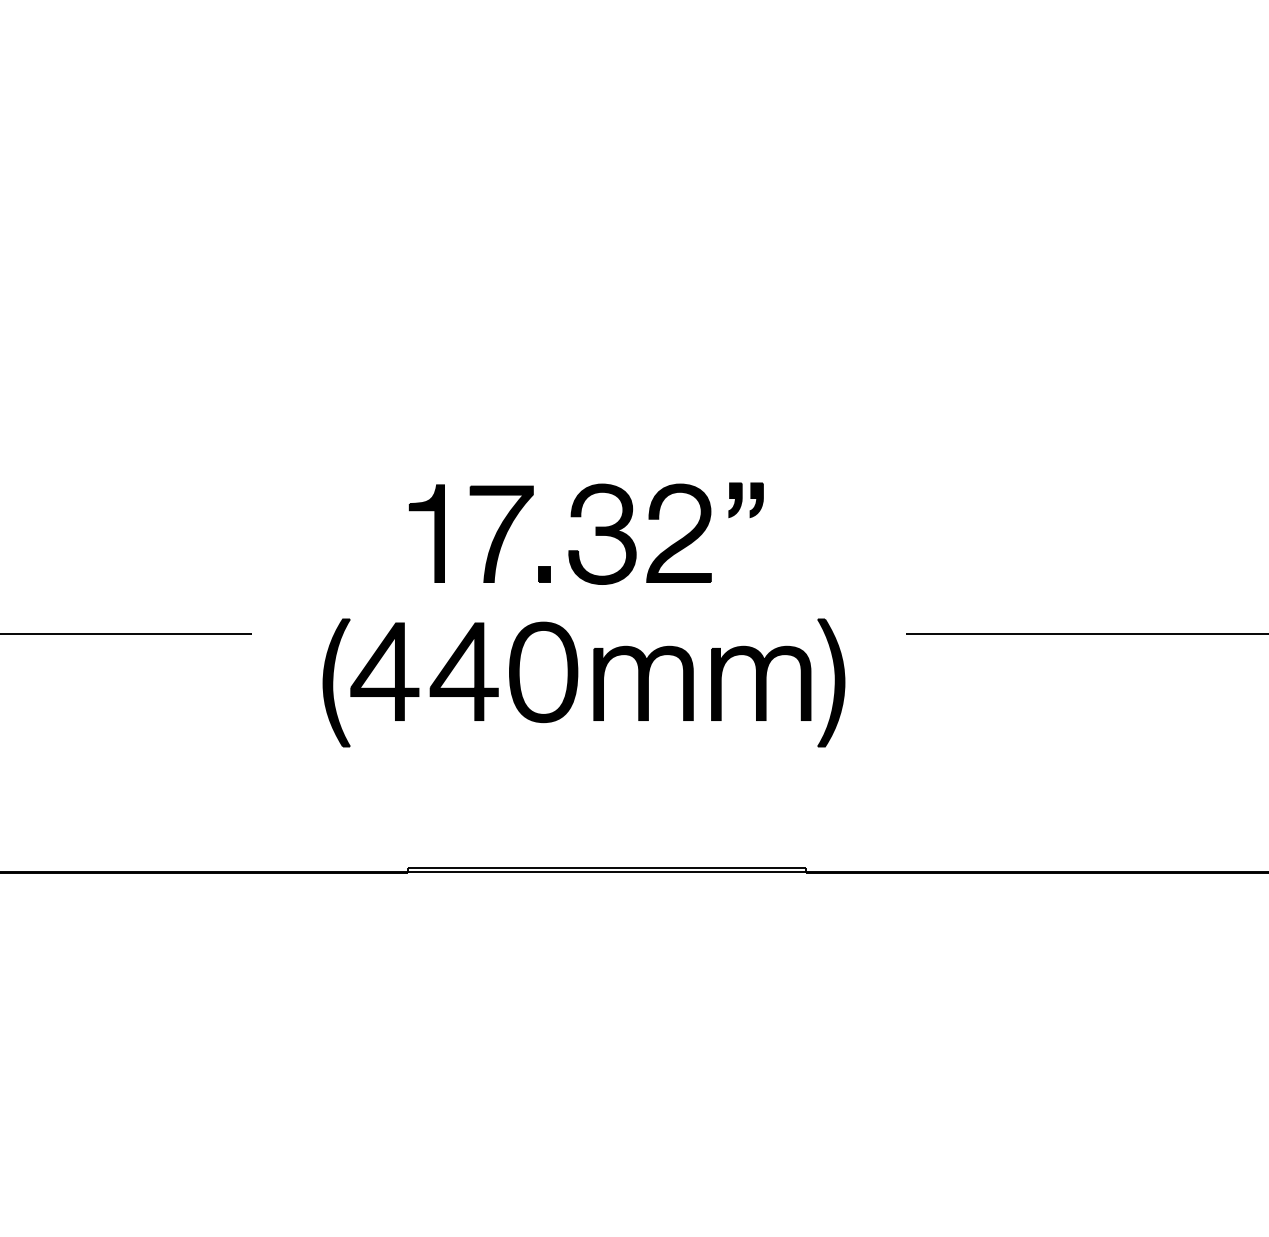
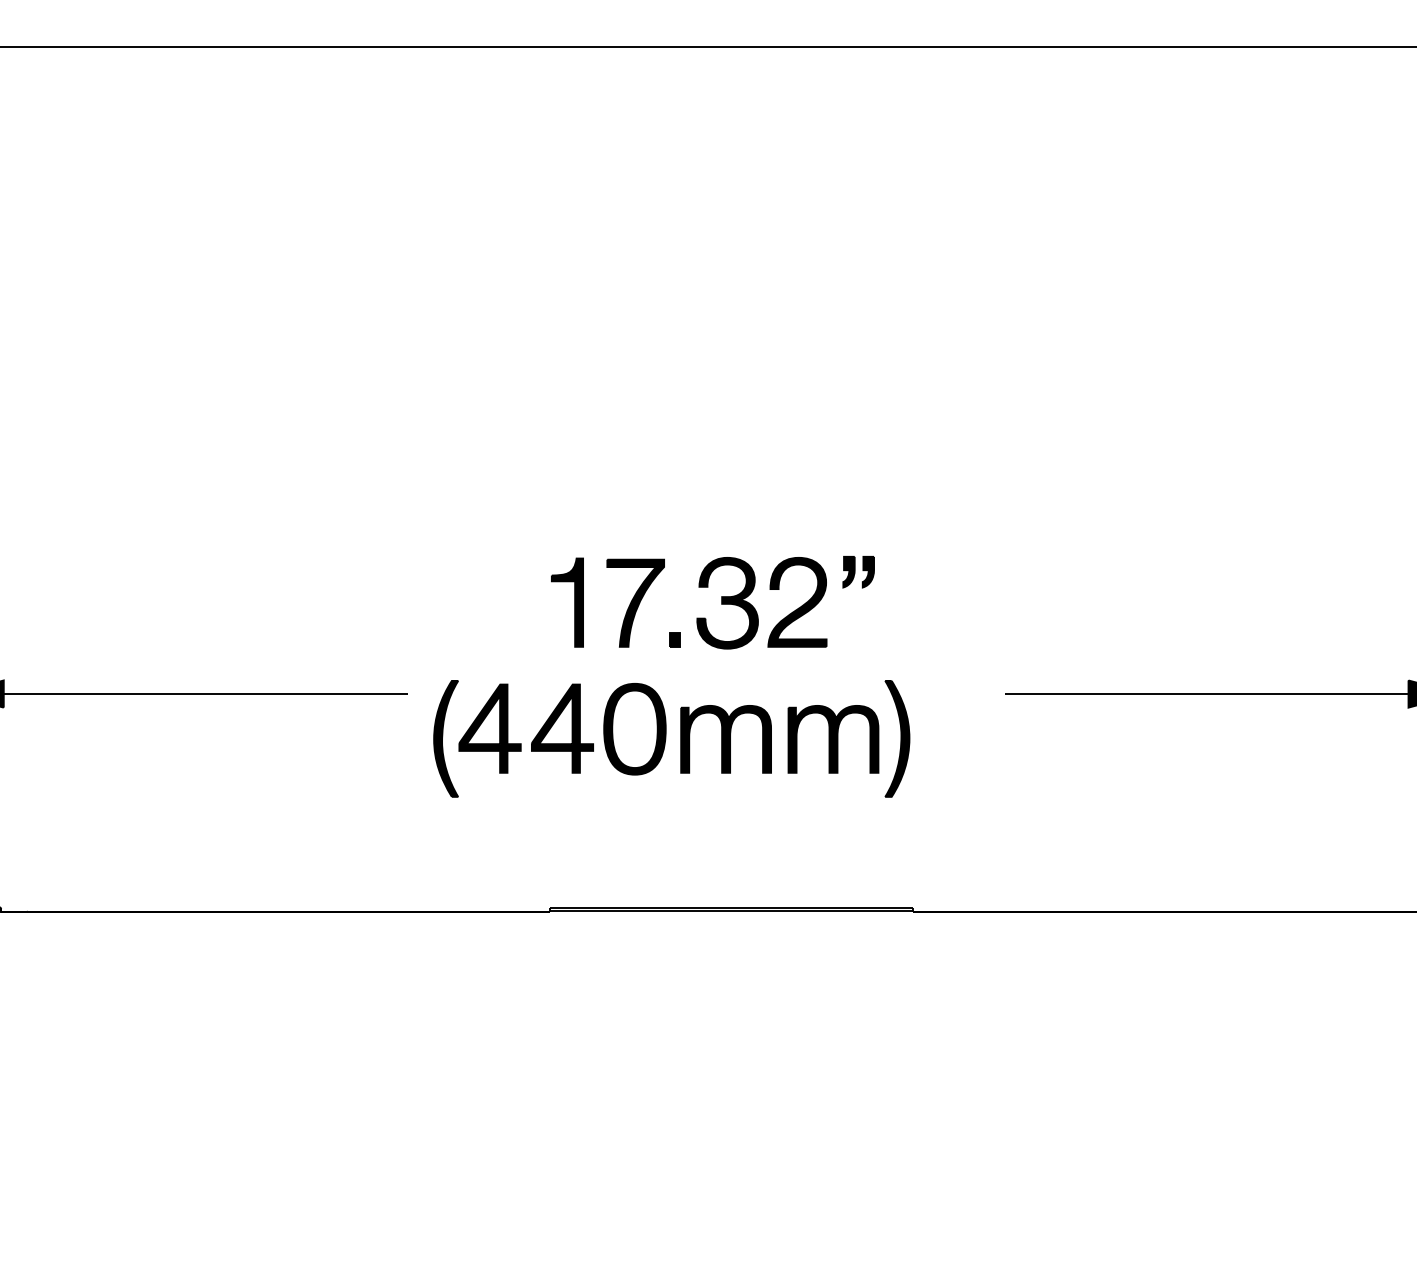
part: (583, 682) -> (671, 738), moved

